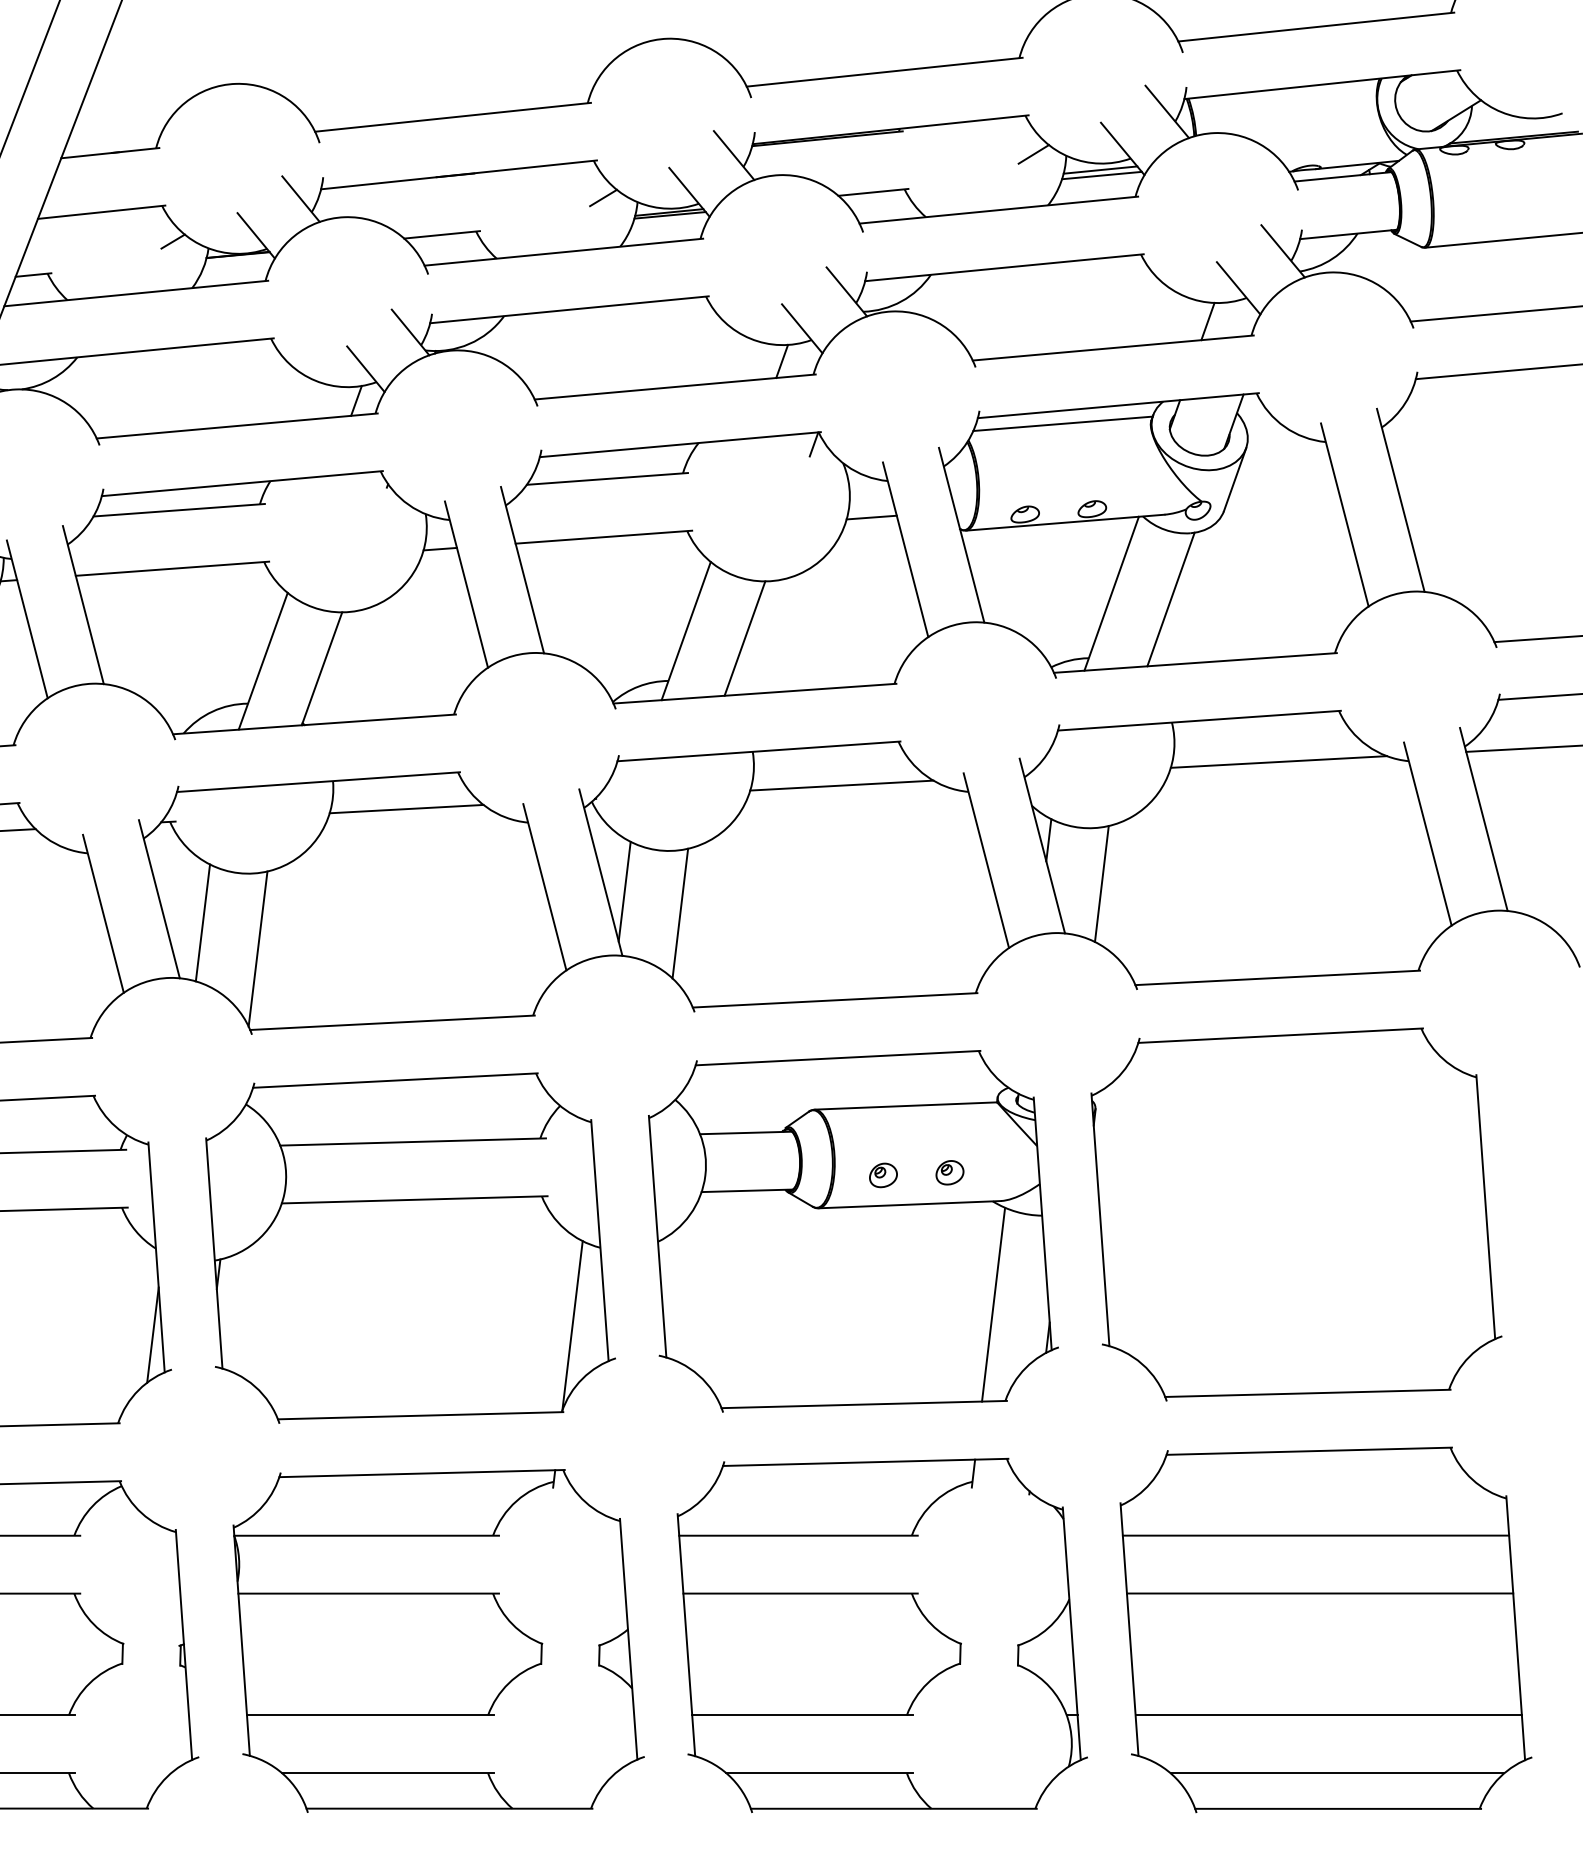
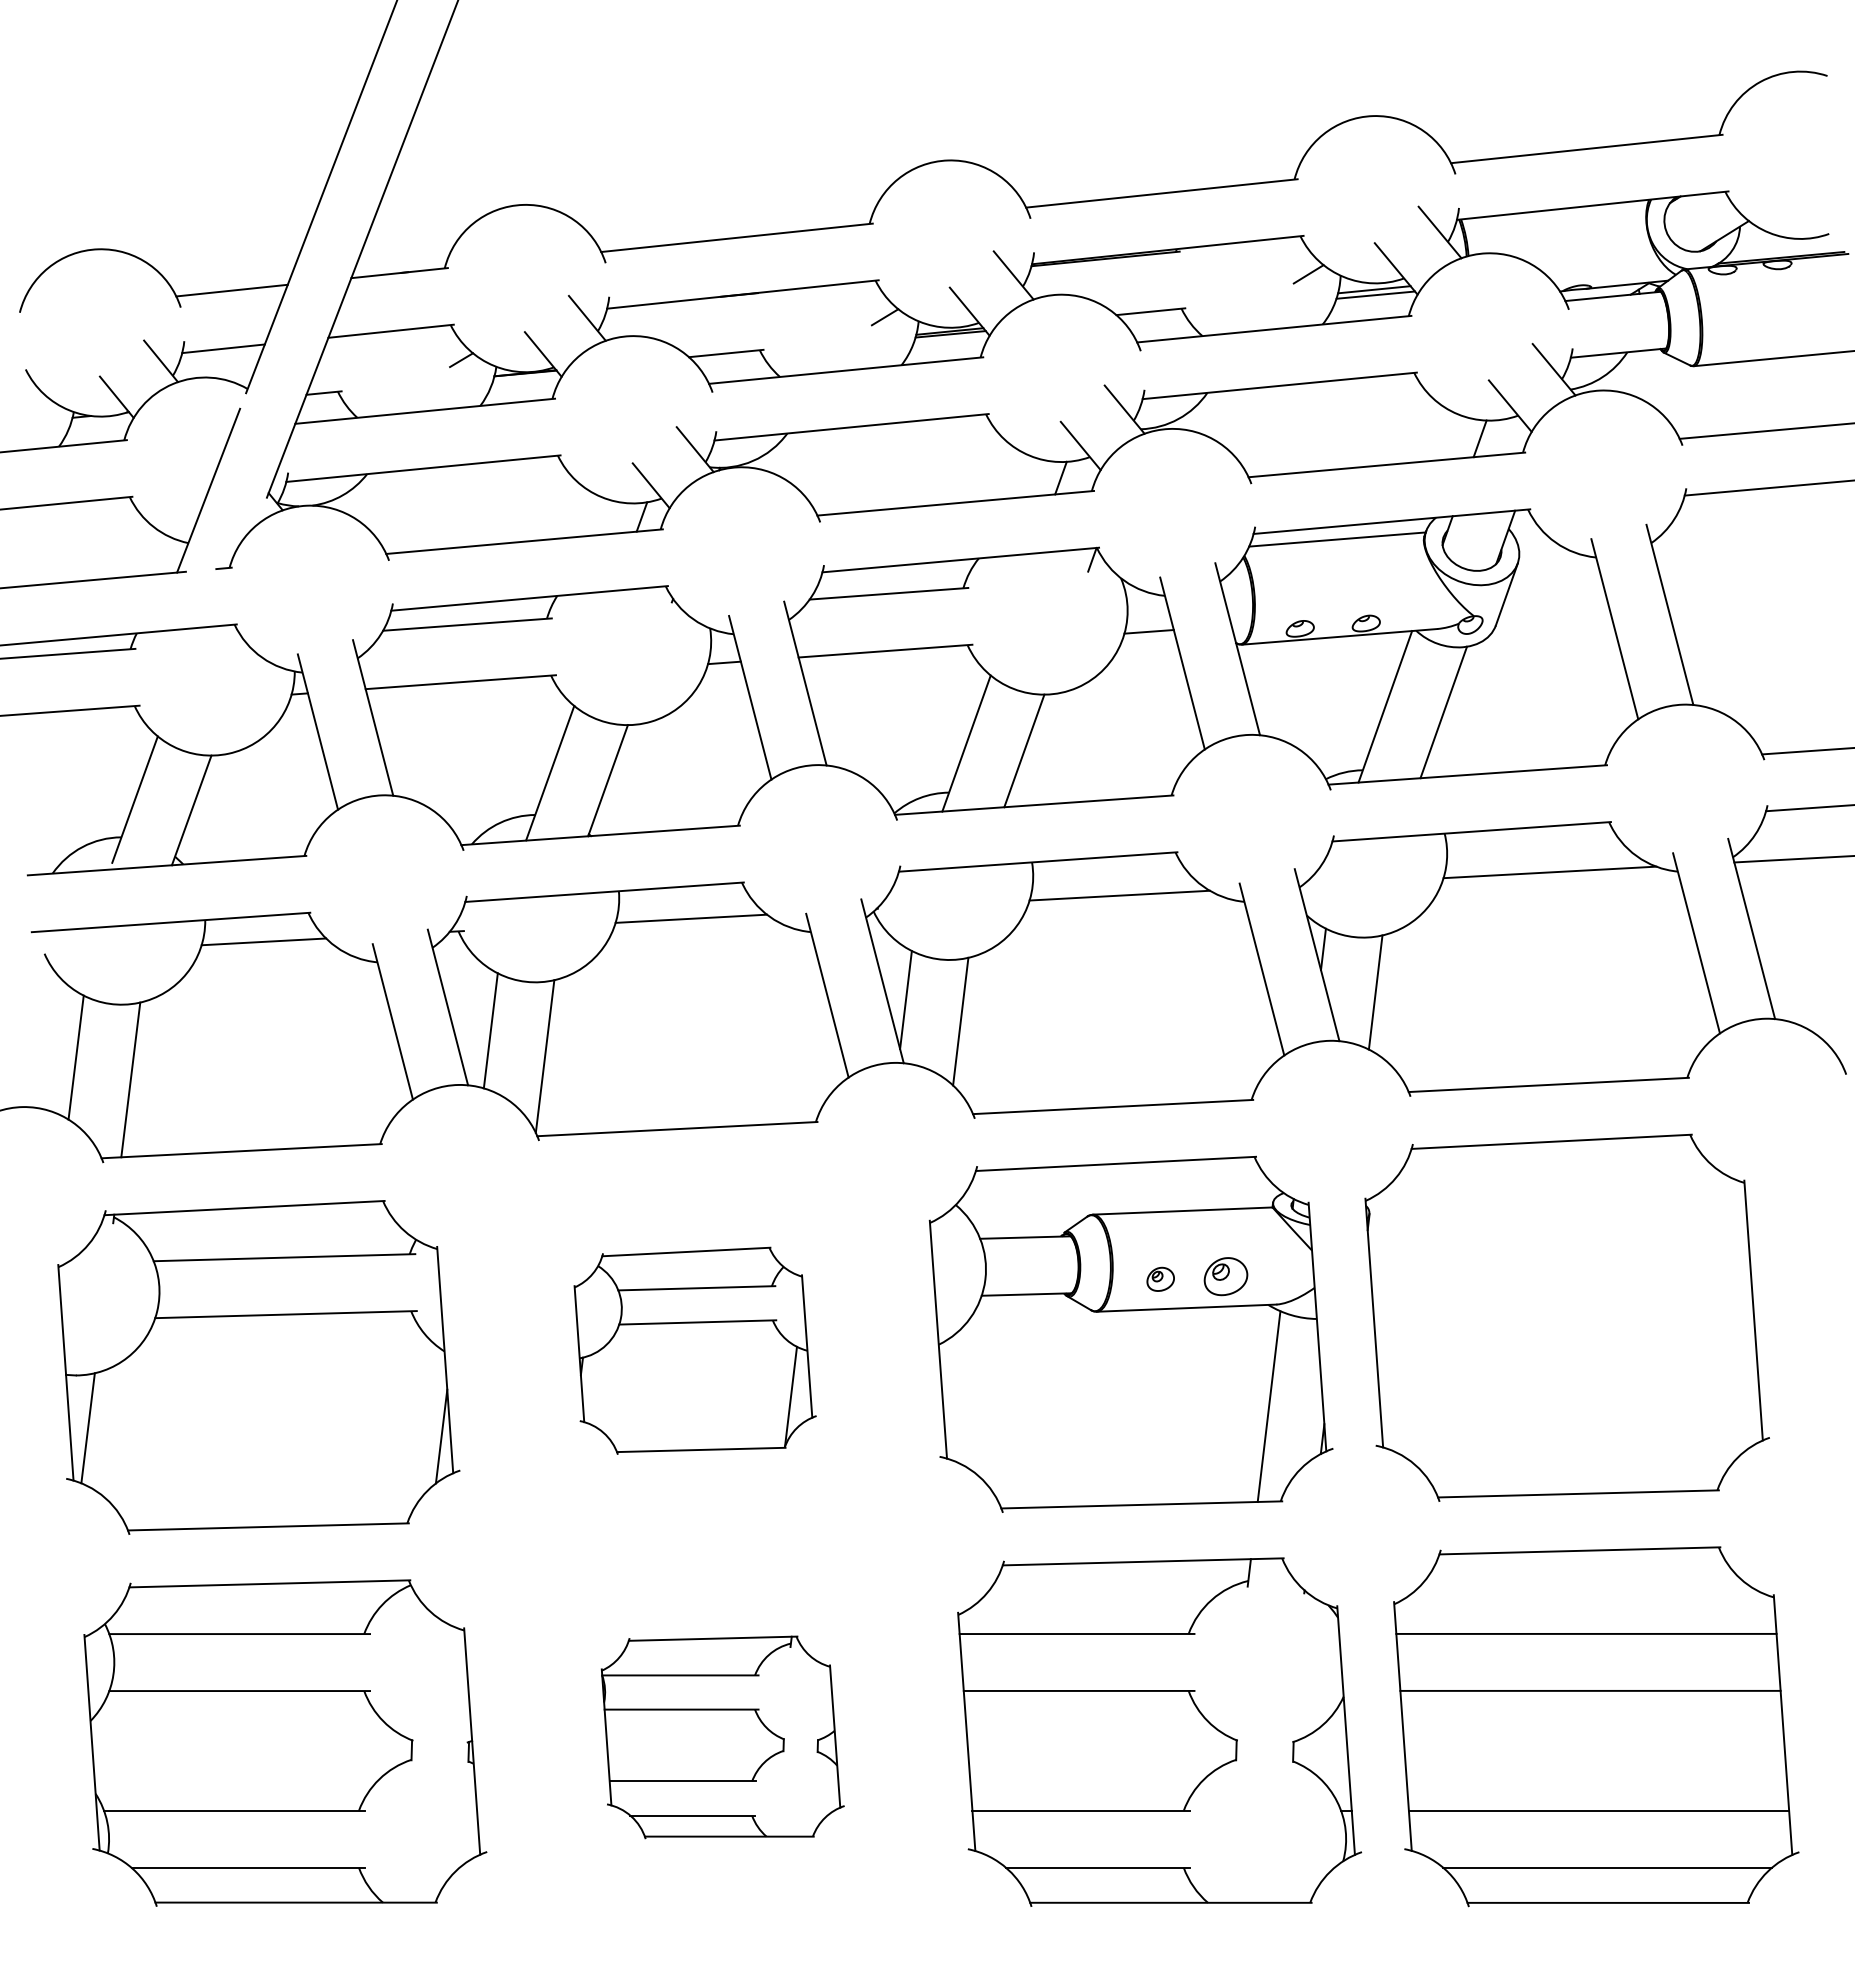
part: (950, 1172) -> (1226, 1276), size x1.6
part: (410, 1247) -> (695, 1350), size x0.6
part: (438, 1640) -> (722, 1737), size x0.6

